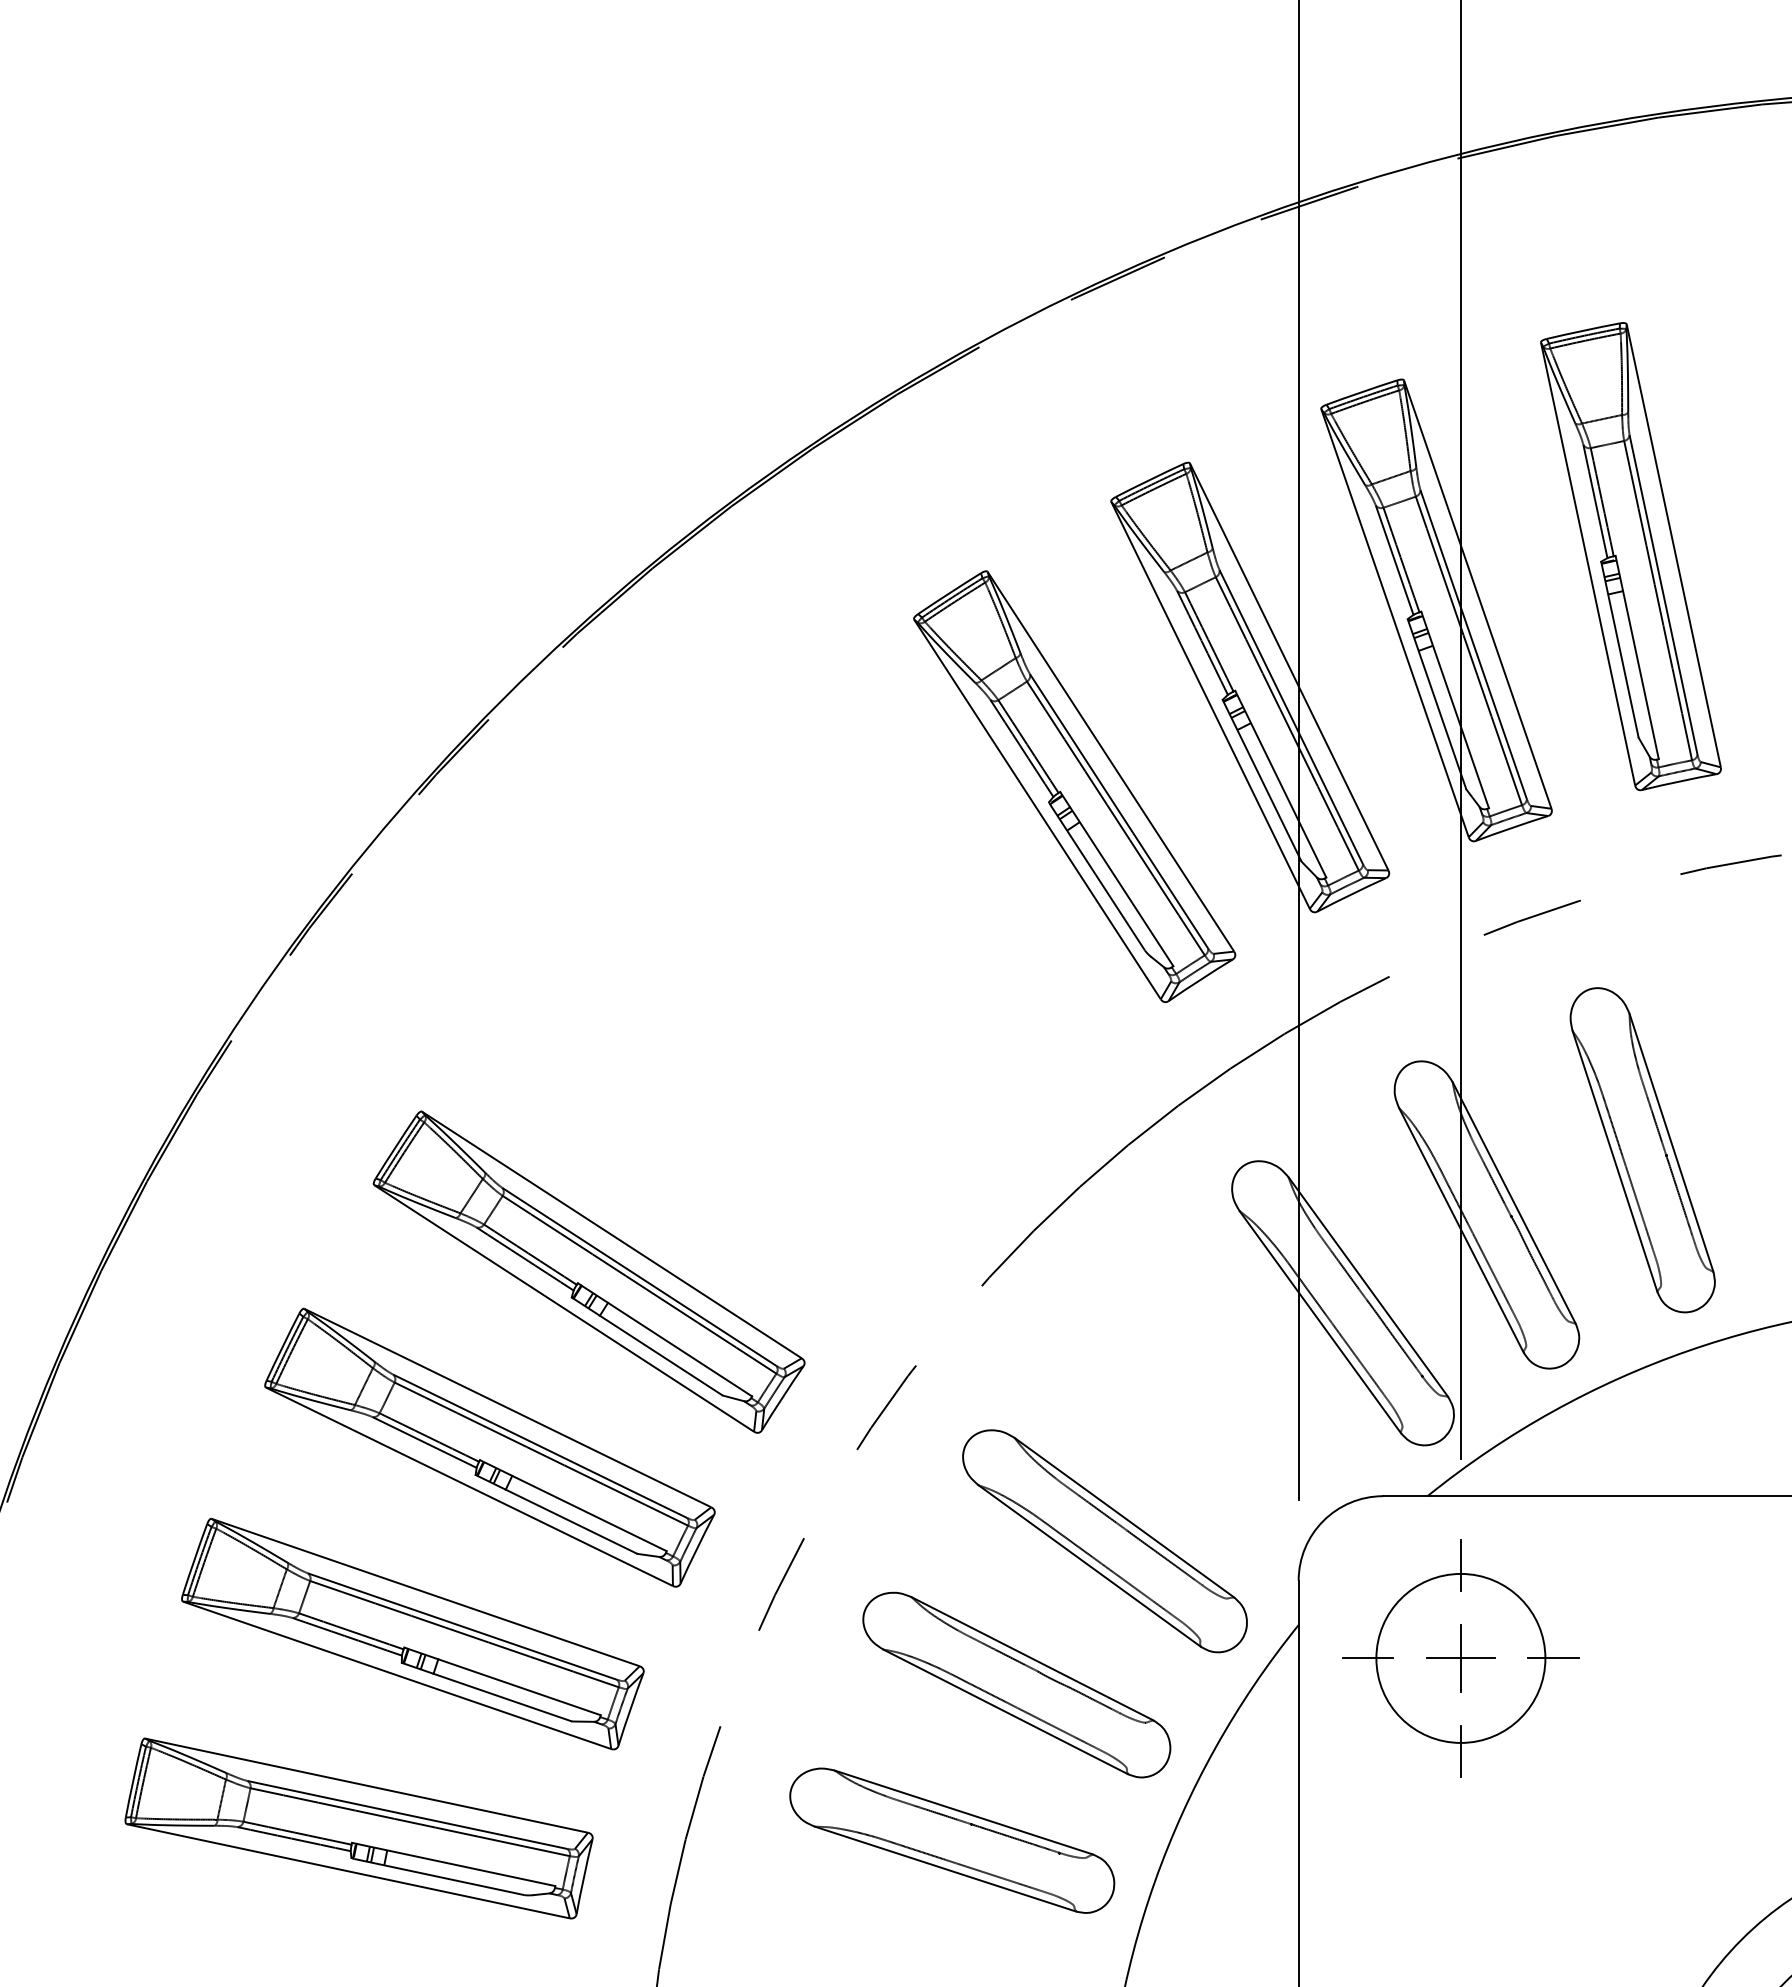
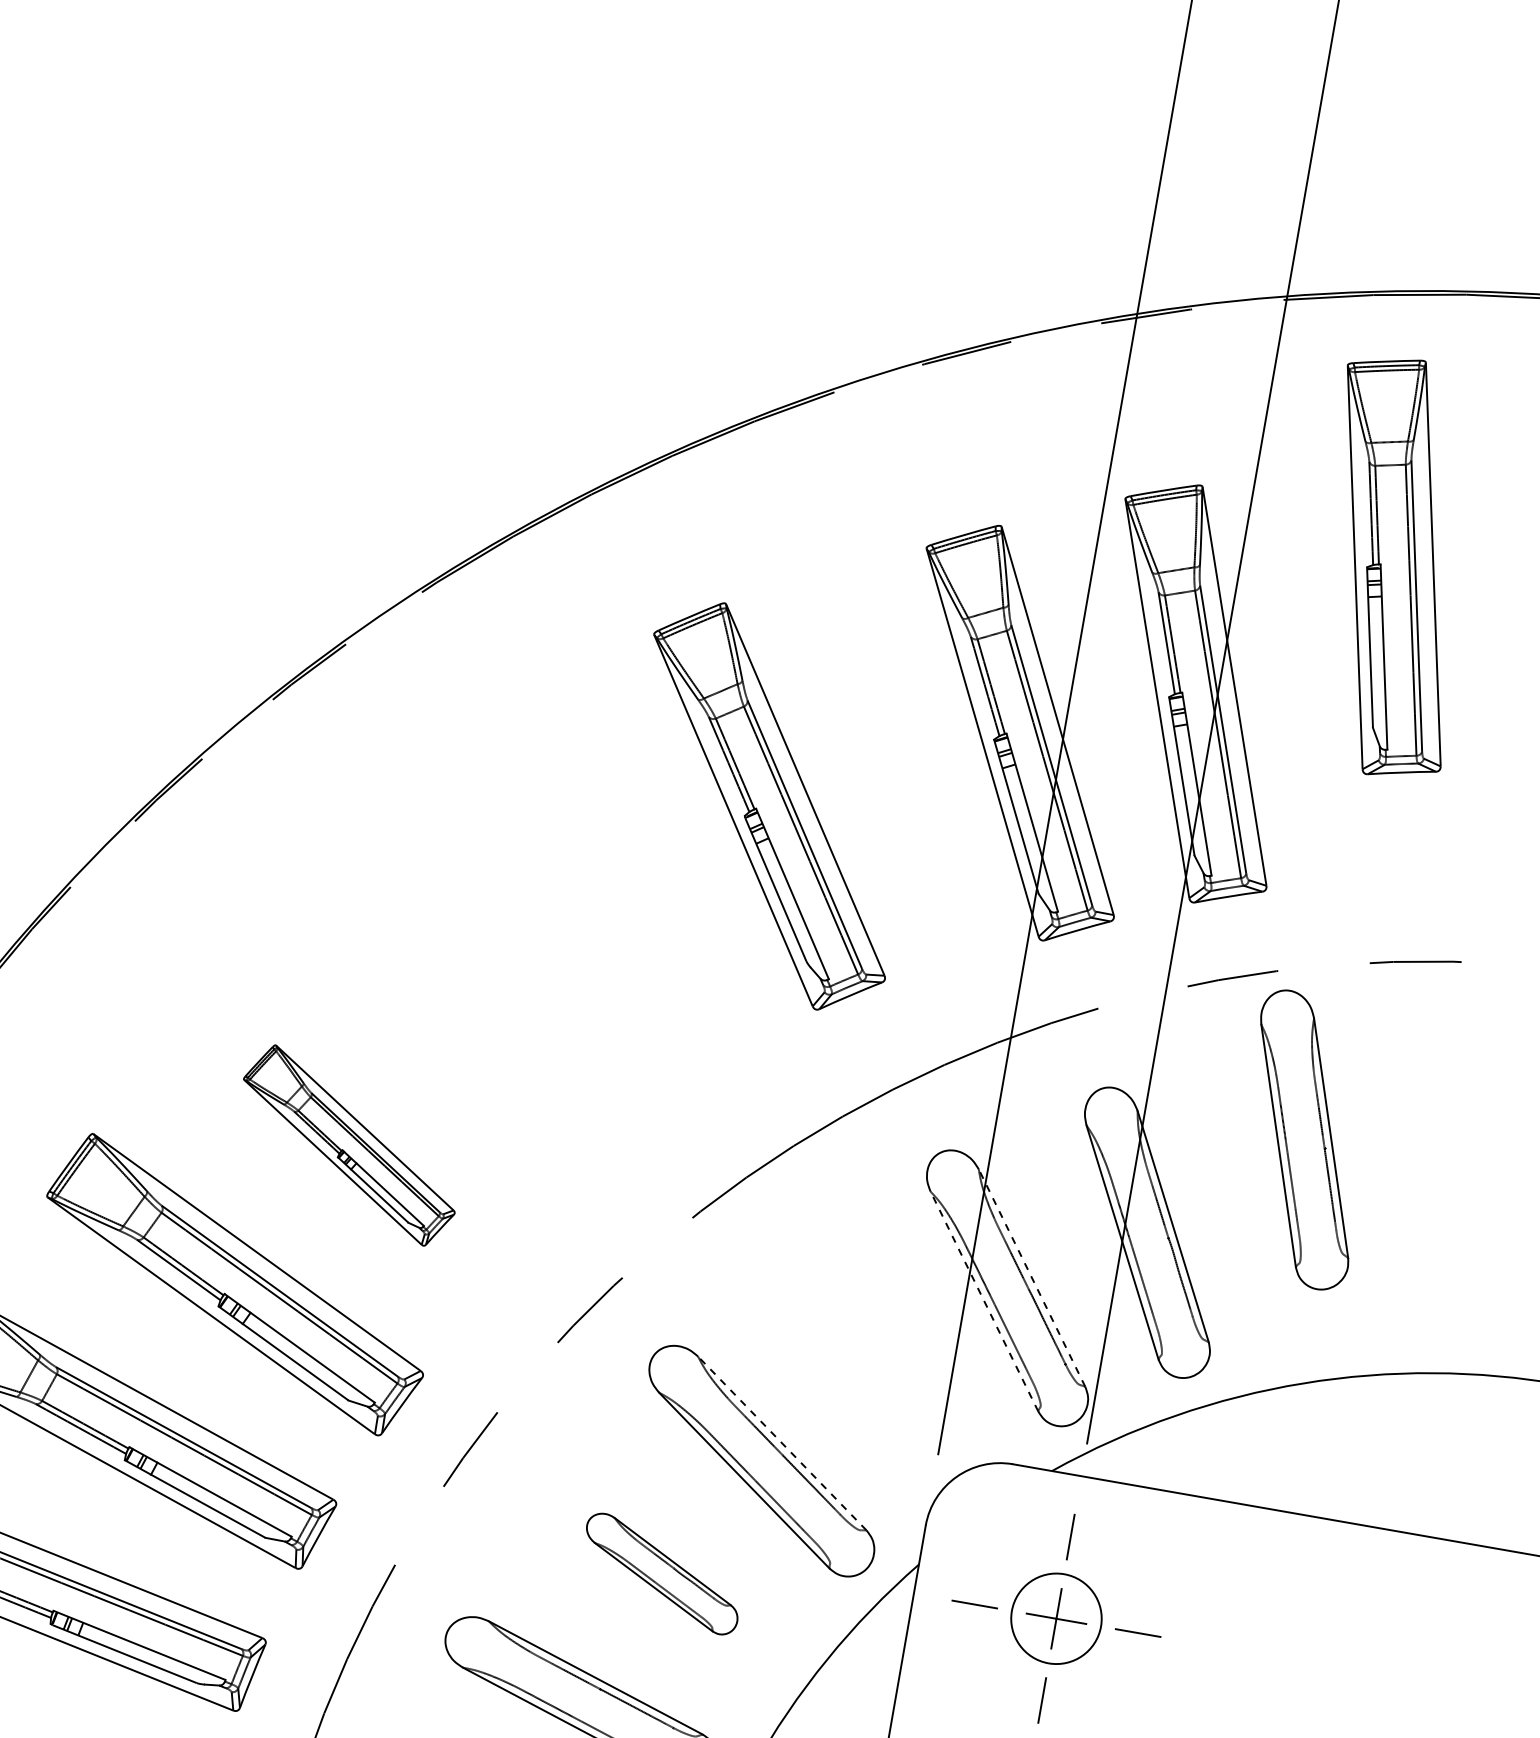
part: (1630, 556) -> (1393, 567), moved
part: (1074, 786) -> (769, 806), moved
part: (1642, 1150) -> (1304, 1140), moved
part: (588, 1271) -> (348, 1144), size x0.6
line: (1368, 1287) -> (1032, 1278), solid -> dashed
line: (1319, 1321) -> (983, 1300), solid -> dashed
line: (1124, 1517) -> (782, 1443), solid -> dashed
circle: (1460, 1657) -> (1056, 1617), size x0.6
part: (1016, 1684) -> (661, 1573), size x0.6

